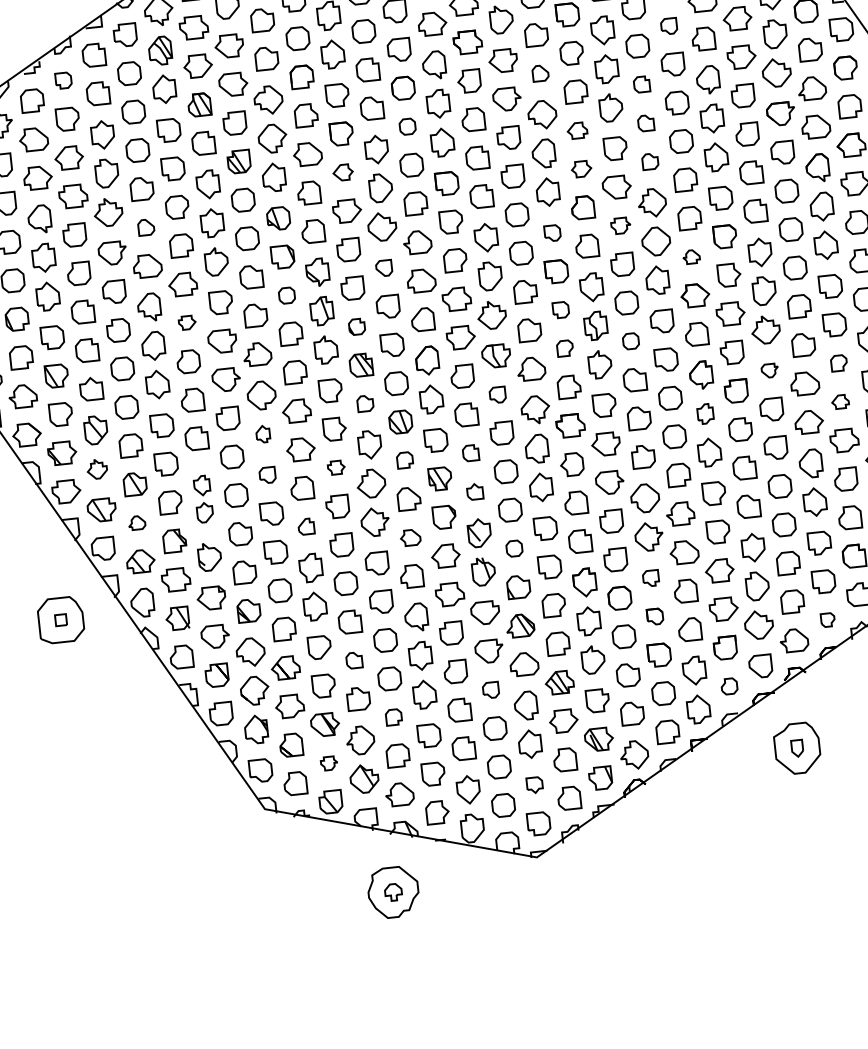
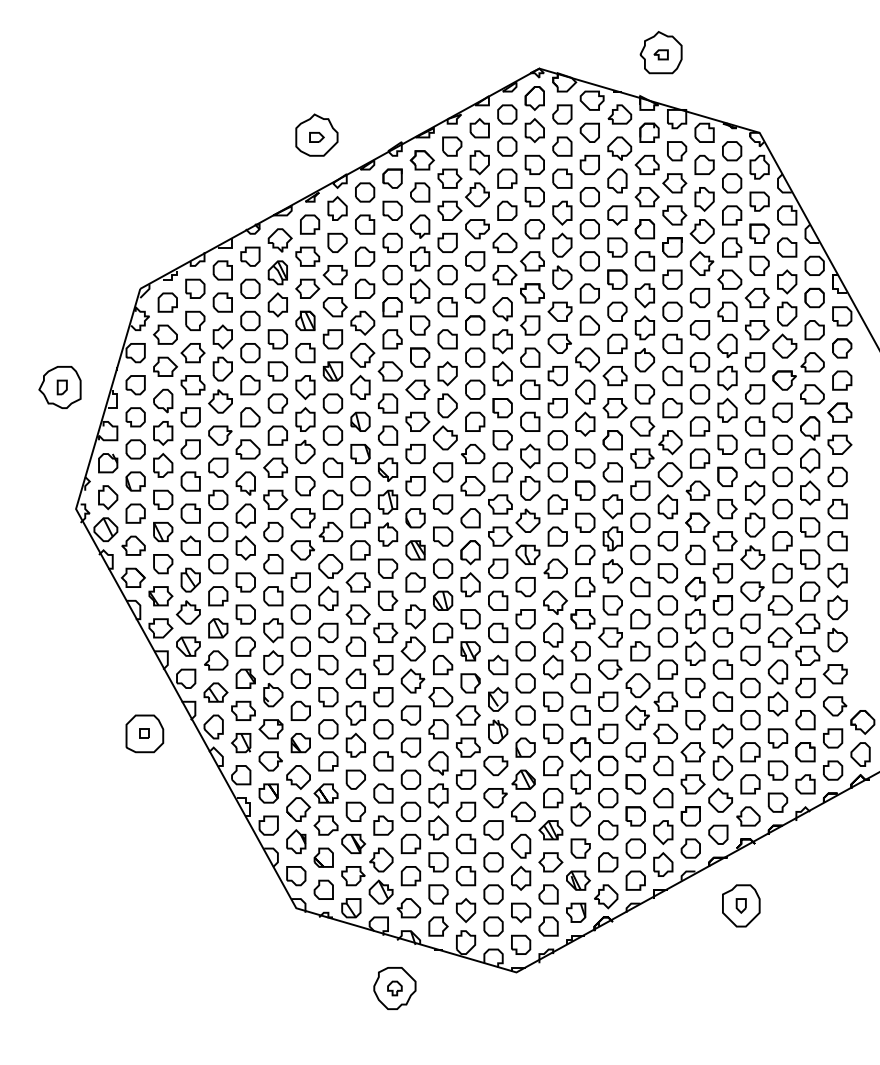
part: (669, 26) -> (700, 298), size x1.43
part: (540, 73) -> (589, 325), size x1.43
part: (63, 80) -> (195, 288), size x1.43
part: (641, 84) -> (672, 343), size x1.43
part: (646, 123) -> (672, 376), size x1.43
part: (407, 126) -> (475, 357), size x1.43
part: (576, 131) -> (614, 376), size x1.43
part: (650, 162) -> (672, 408), size x1.43
part: (580, 169) -> (614, 408), size x1.43
part: (342, 172) -> (417, 389), size x1.43
part: (620, 225) -> (642, 458), size x1.43
part: (146, 227) -> (250, 417), size x1.43
part: (552, 233) -> (585, 458), size x1.43
part: (690, 256) -> (697, 490), size x1.67
part: (384, 268) -> (443, 472), size x1.43
part: (287, 295) -> (360, 486), size x1.43
part: (561, 309) -> (585, 522), size x1.43
part: (186, 322) -> (275, 499), size x1.67
part: (357, 327) -> (415, 518), size x1.43
part: (631, 340) -> (640, 554), size x1.43
part: (565, 348) -> (585, 554), size x1.43
part: (839, 363) -> (810, 591), size x1.43
part: (769, 370) -> (752, 591), size x1.67
part: (497, 395) -> (525, 587), size x1.43
part: (839, 401) -> (807, 623), size x1.67
part: (365, 403) -> (415, 582), size x1.43
part: (705, 414) -> (695, 621), size x1.43
part: (263, 434) -> (328, 598), size x1.67
part: (471, 452) -> (498, 632), size x1.43
part: (405, 459) -> (443, 632), size x1.43
part: (335, 467) -> (385, 632), size x1.67
part: (96, 469) -> (187, 612), size x1.43
part: (267, 474) -> (328, 632), size x1.43
part: (475, 491) -> (498, 664), size x1.43
part: (203, 498) -> (273, 646), size x1.43
part: (137, 522) -> (216, 660), size x1.67
part: (305, 526) -> (355, 678), size x1.43
part: (410, 538) -> (440, 697), size x1.43
part: (514, 548) -> (525, 715), size x1.43
part: (650, 578) -> (635, 752), size x1.43
part: (654, 616) -> (635, 784), size x1.43
part: (827, 620) -> (777, 802), size x1.67
part: (354, 660) -> (383, 793), size x1.43
part: (729, 686) -> (690, 848), size x1.43
part: (490, 690) -> (493, 830), size x1.43
part: (393, 716) -> (410, 843), size x1.43
part: (329, 763) -> (353, 876), size x1.67
part: (535, 785) -> (521, 912), size x1.43

